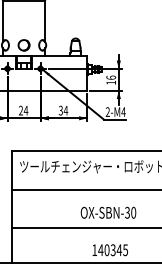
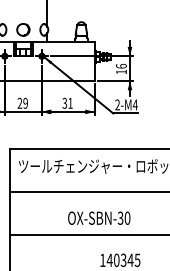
text: (25, 110) -> (24, 103), 24 -> 29
text: (65, 110) -> (69, 103), 34 -> 31
text: (108, 212) -> (99, 217), moved

